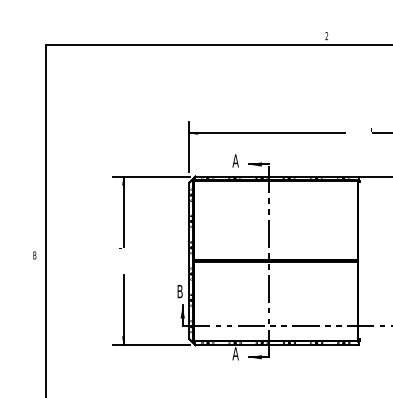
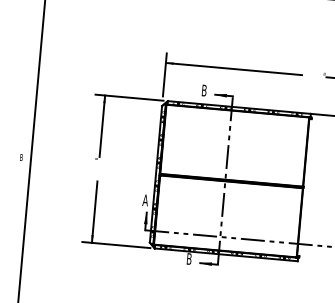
text: (235, 160) -> (204, 90), A -> B
text: (179, 291) -> (145, 200), B -> A
text: (235, 353) -> (189, 258), A -> B

